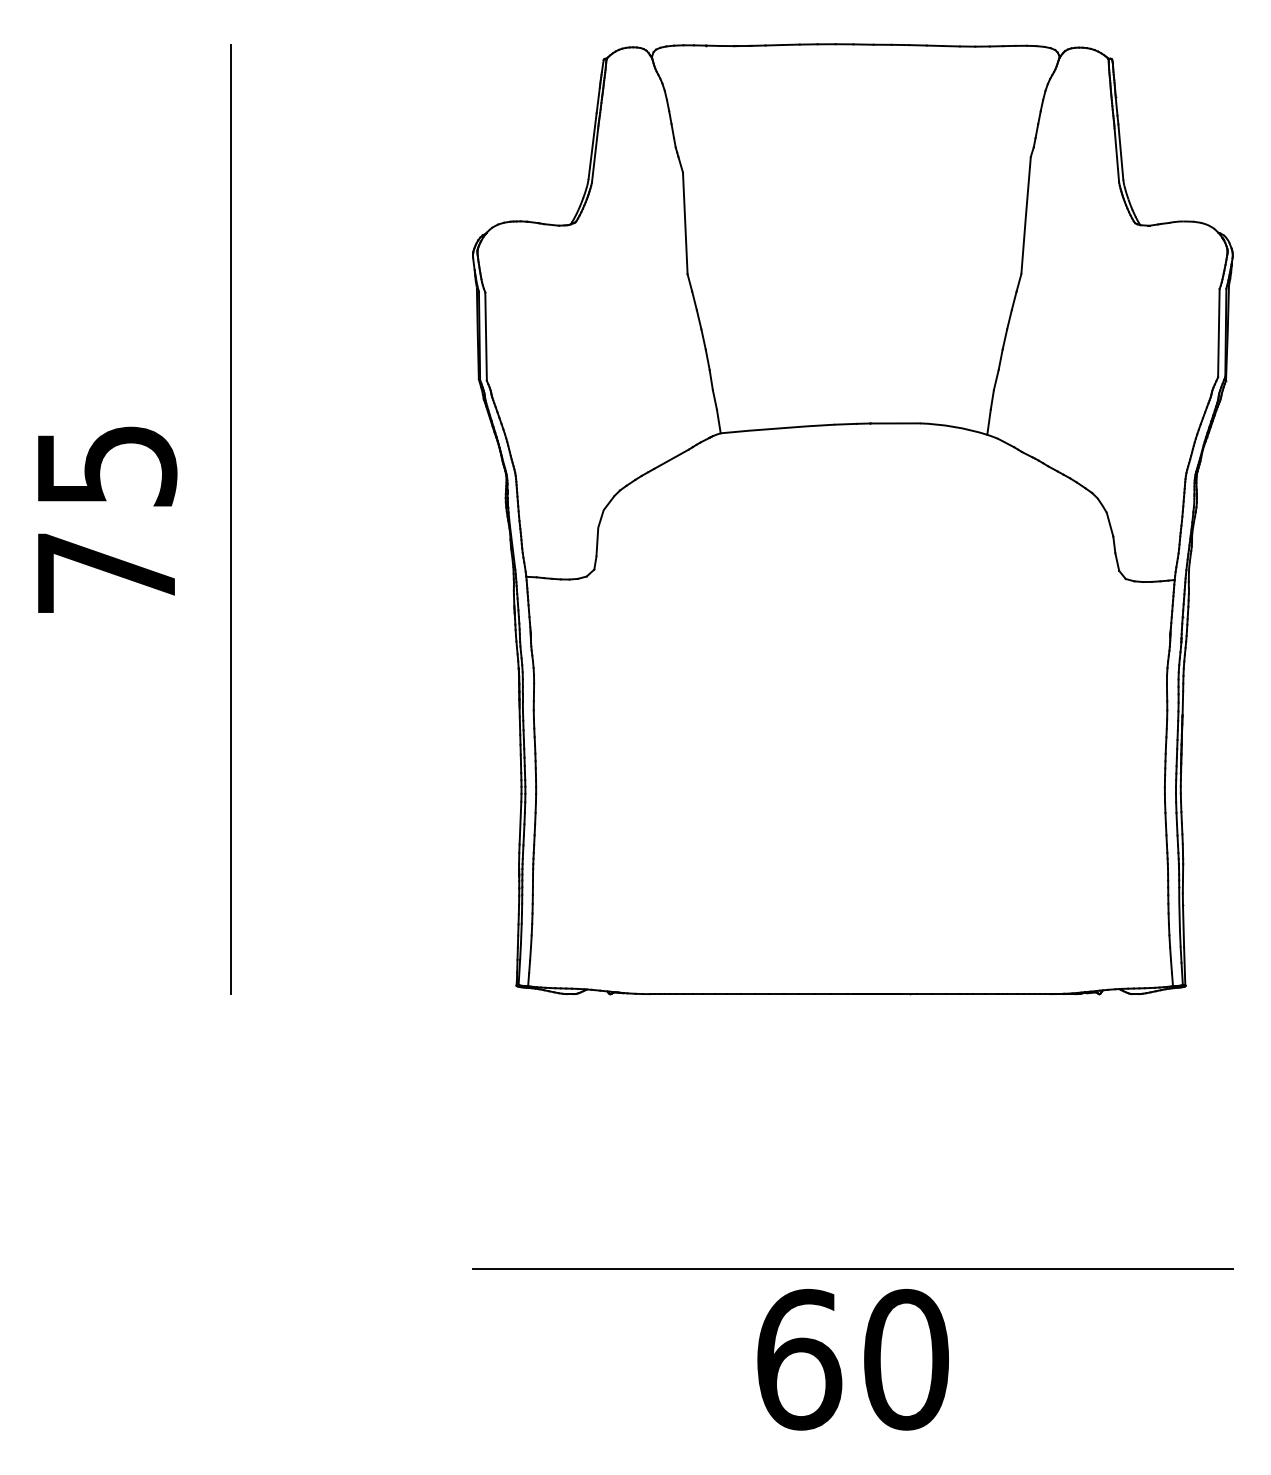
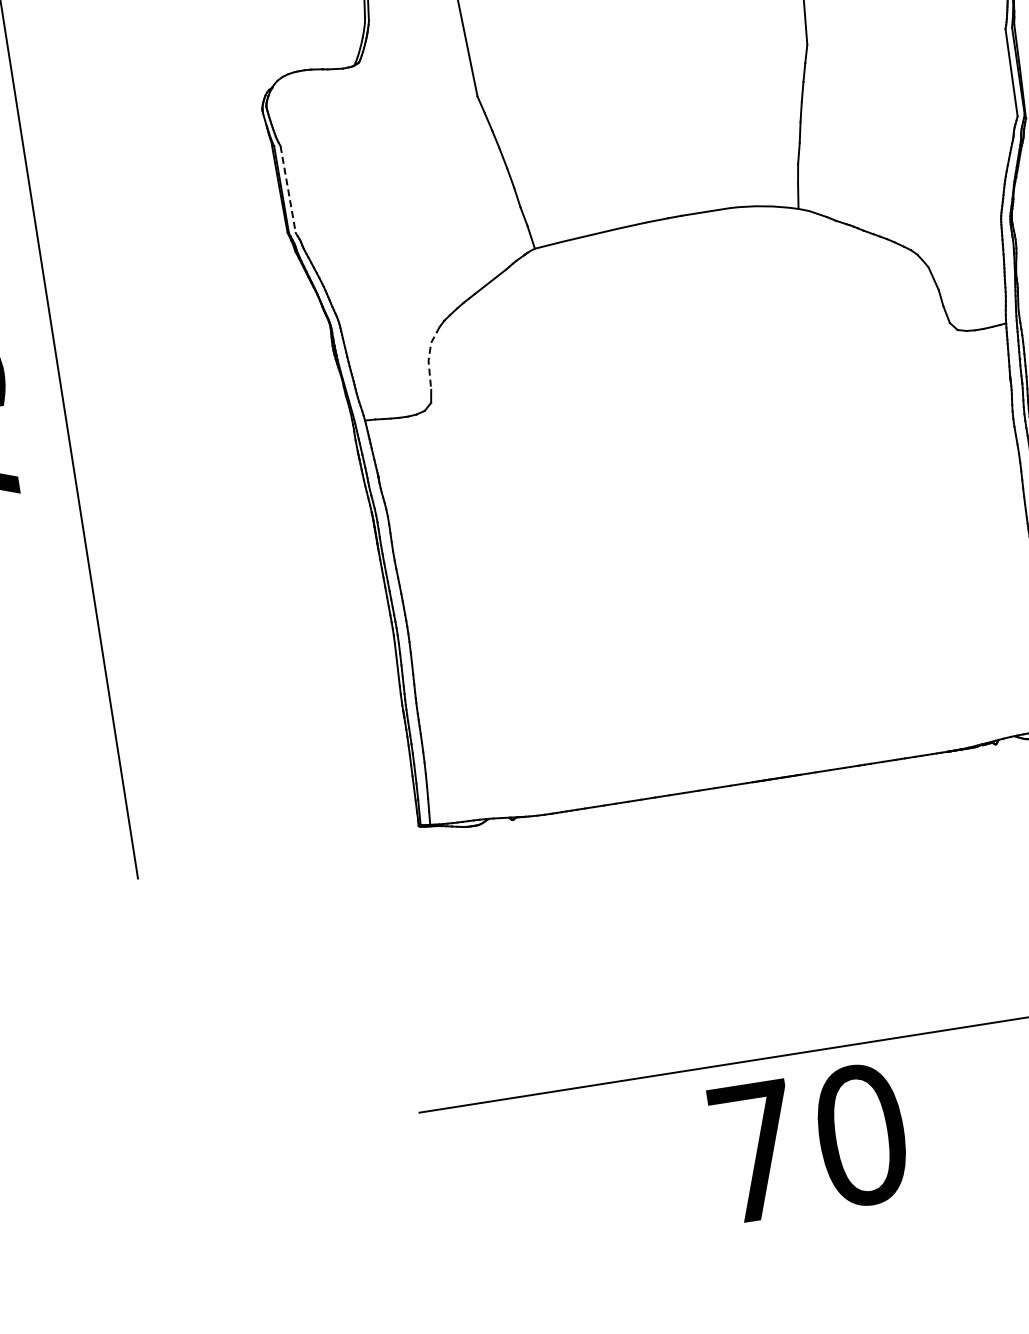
line: (486, 337) -> (288, 190), solid -> dashed
line: (599, 524) -> (429, 357), solid -> dashed
text: (799, 1359) -> (756, 1151), 60 -> 70

